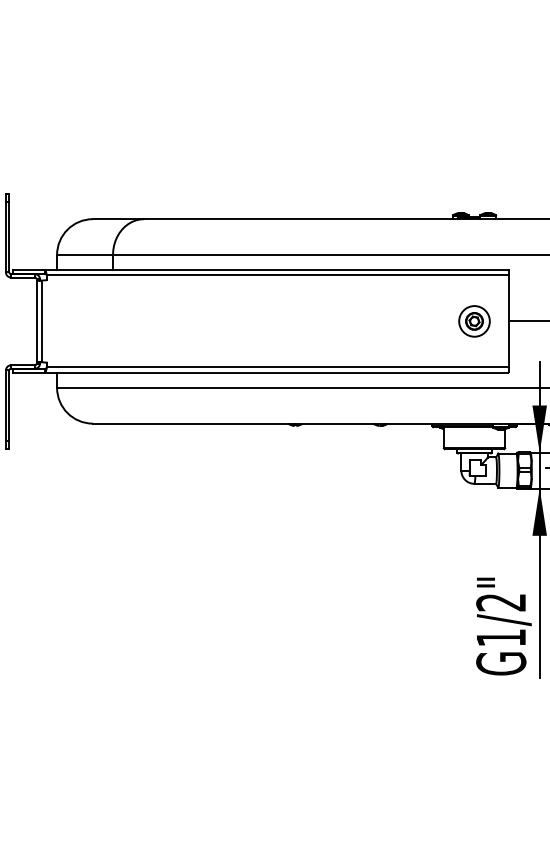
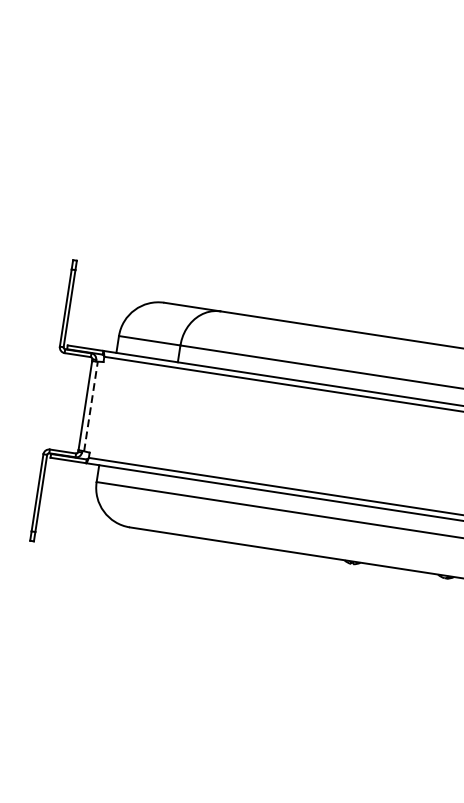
line: (41, 321) -> (90, 406), solid -> dashed

